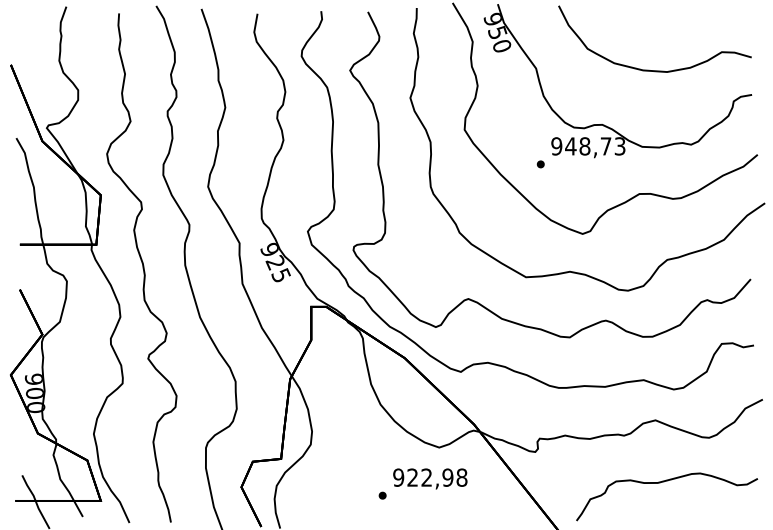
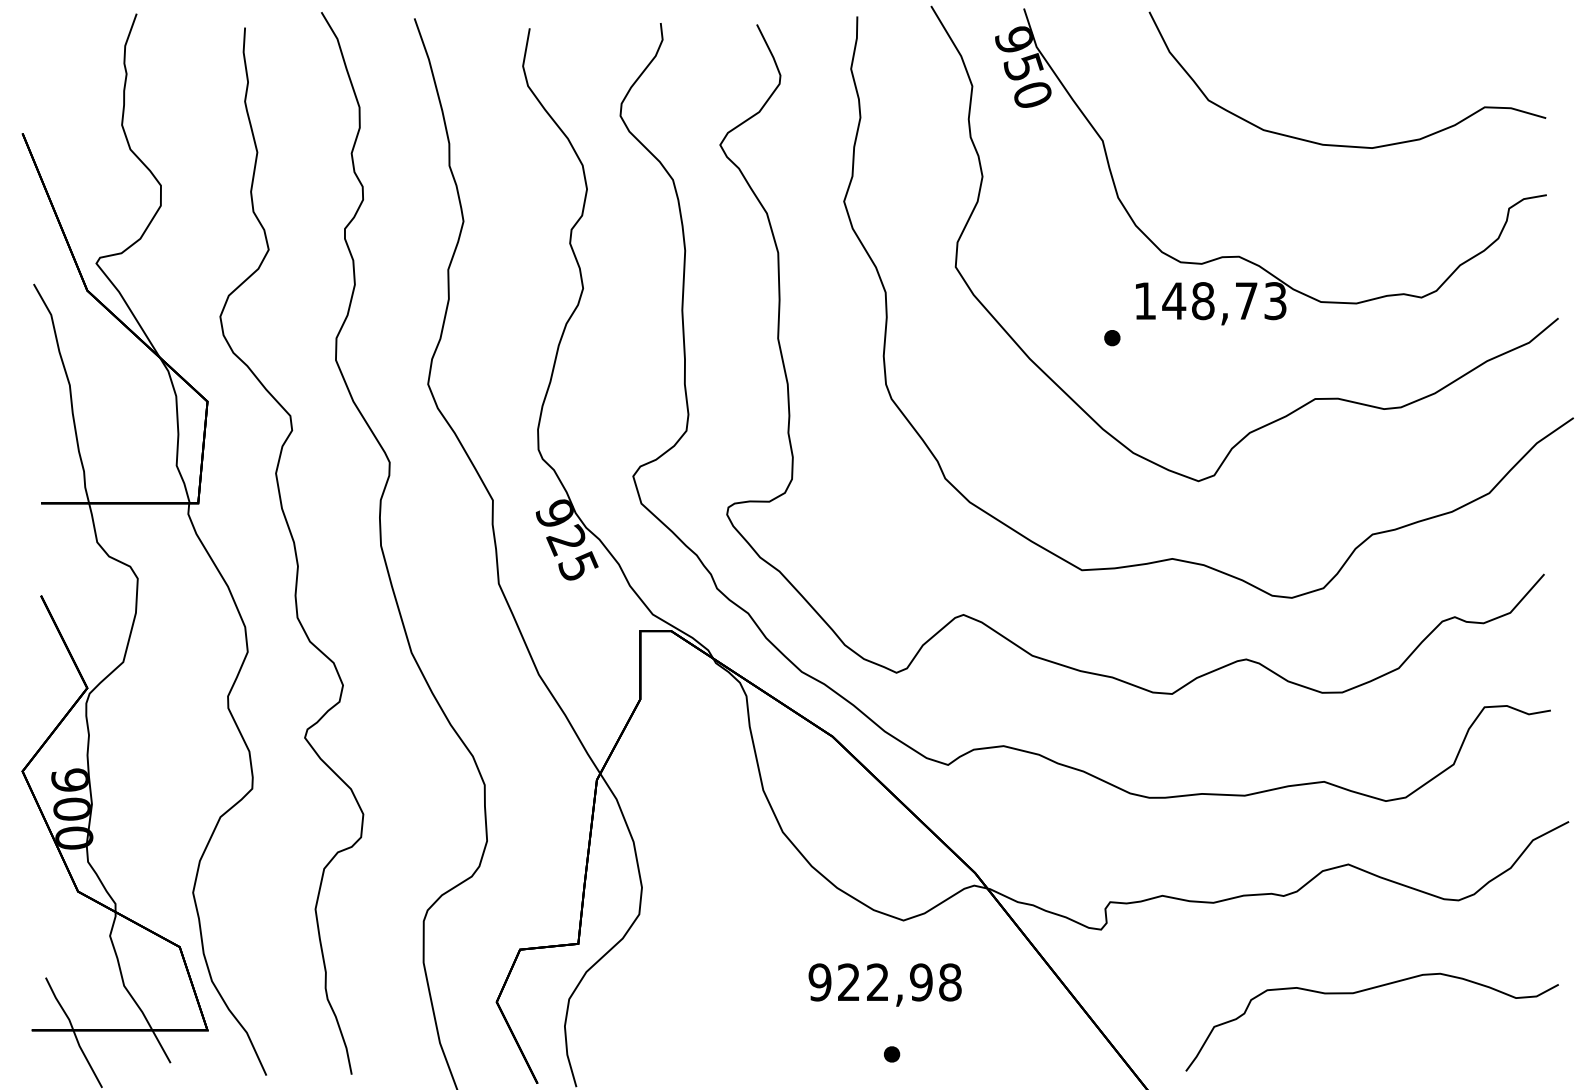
text: (556, 146) -> (1144, 301), 948,73 -> 148,73
part: (382, 495) -> (891, 1054), moved

